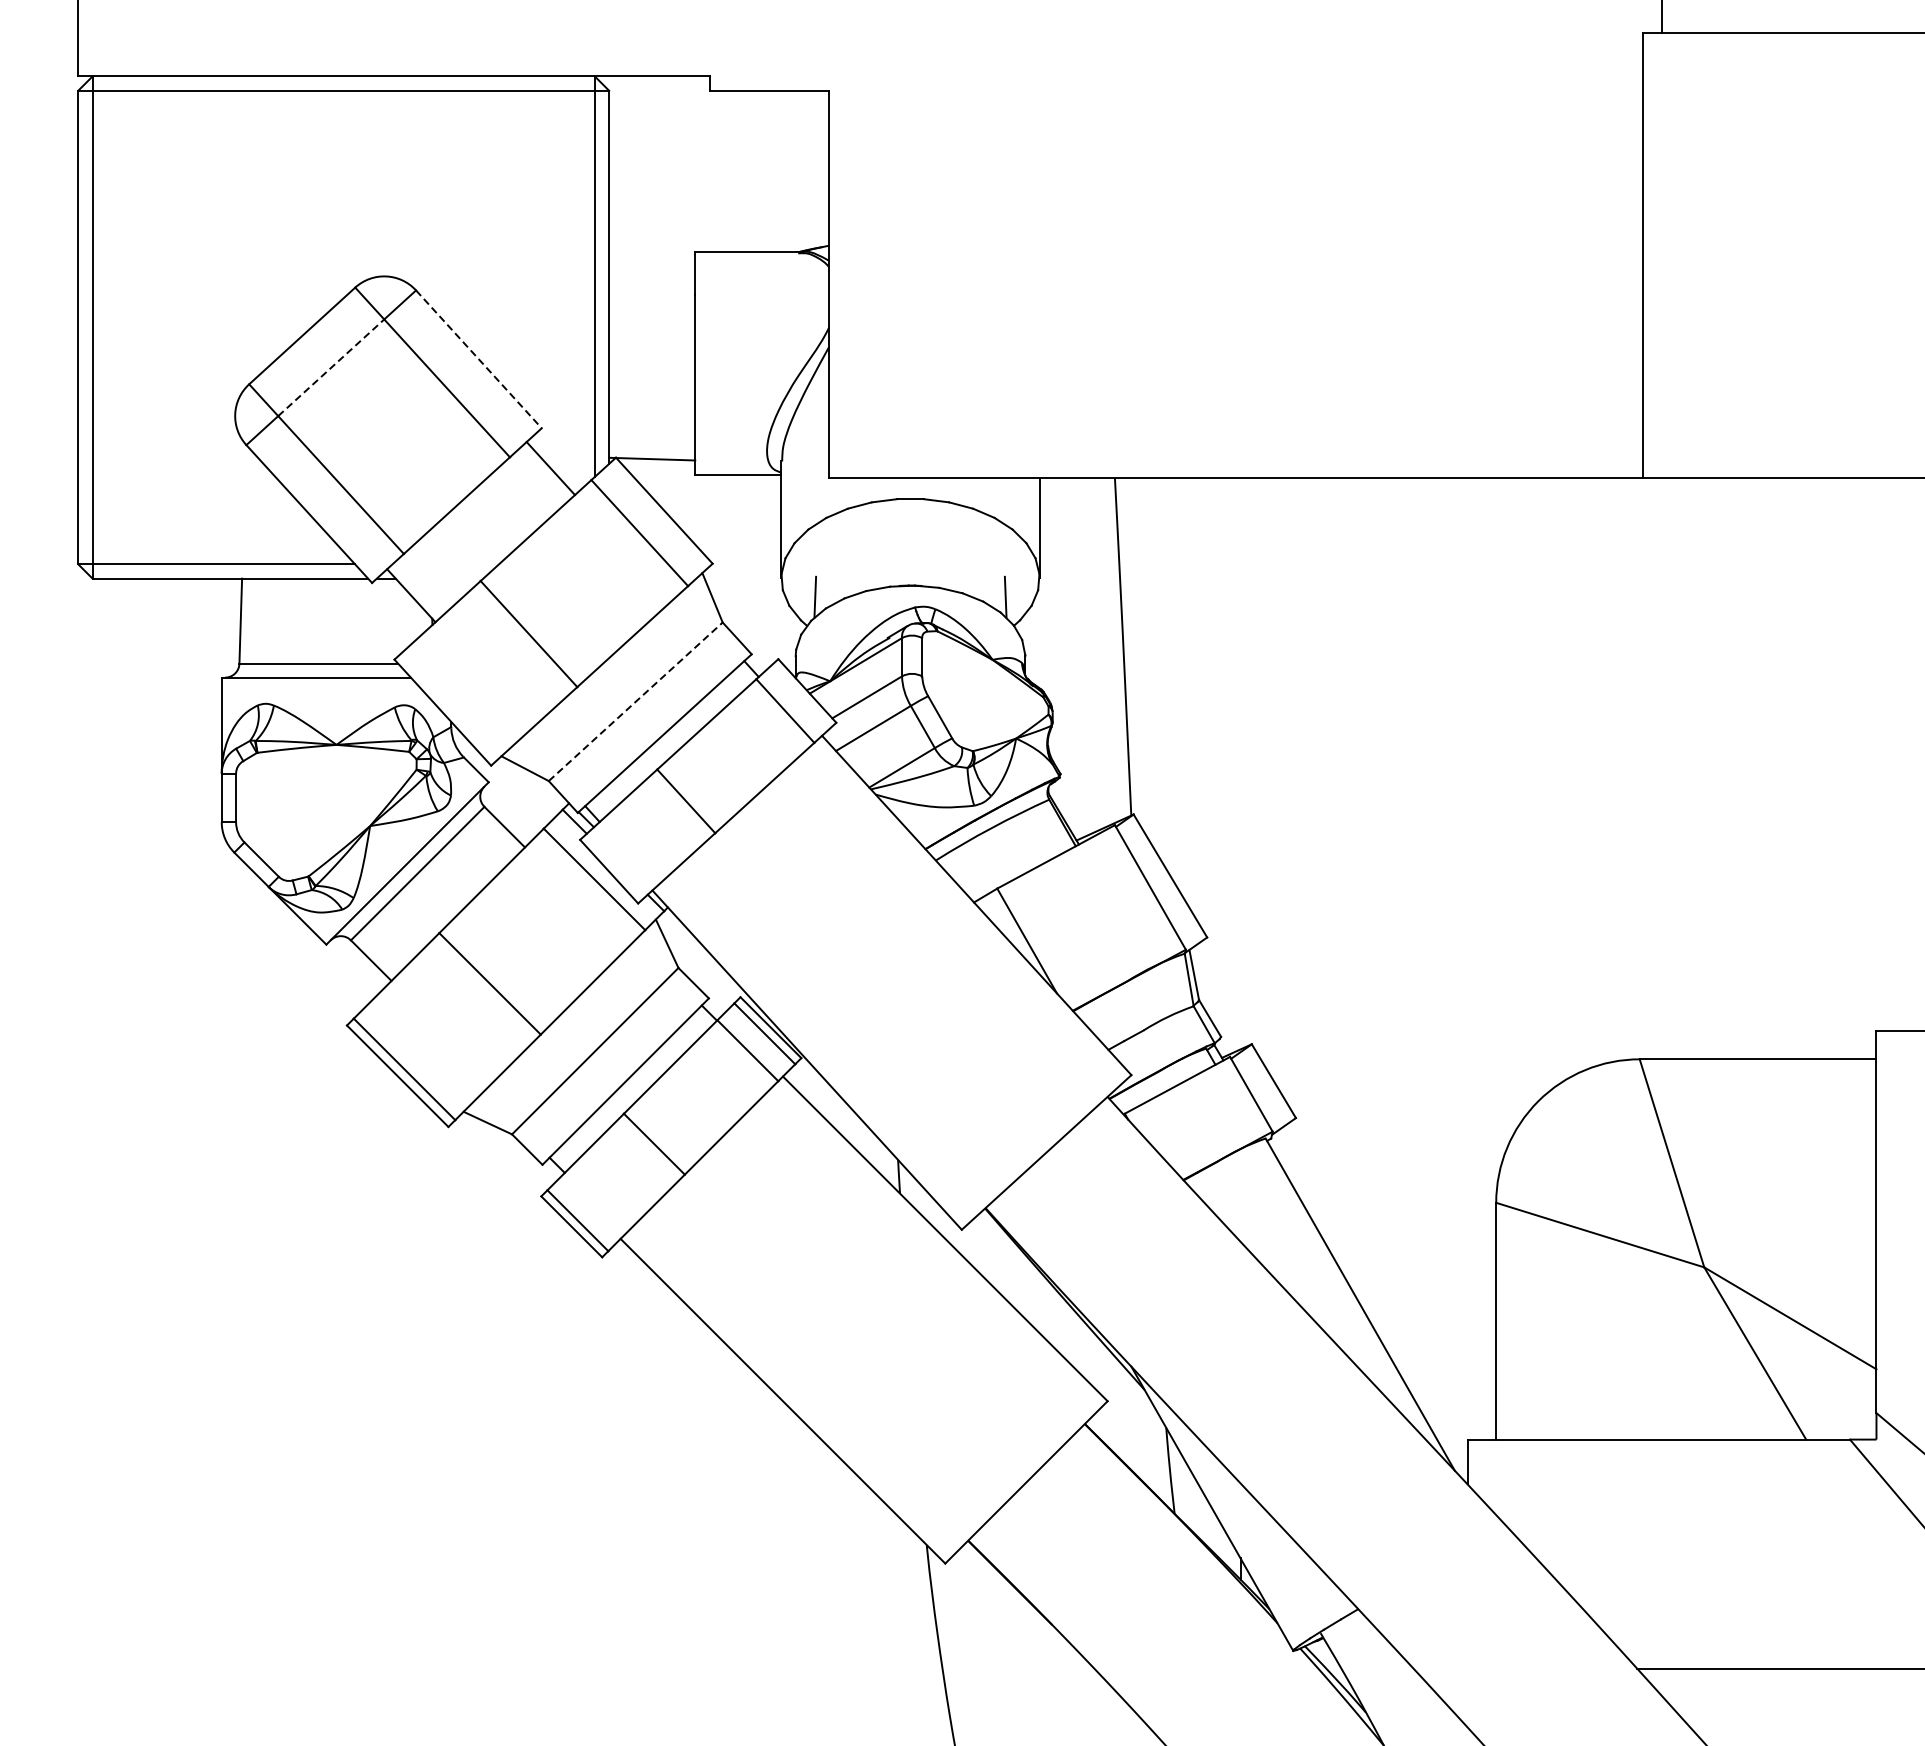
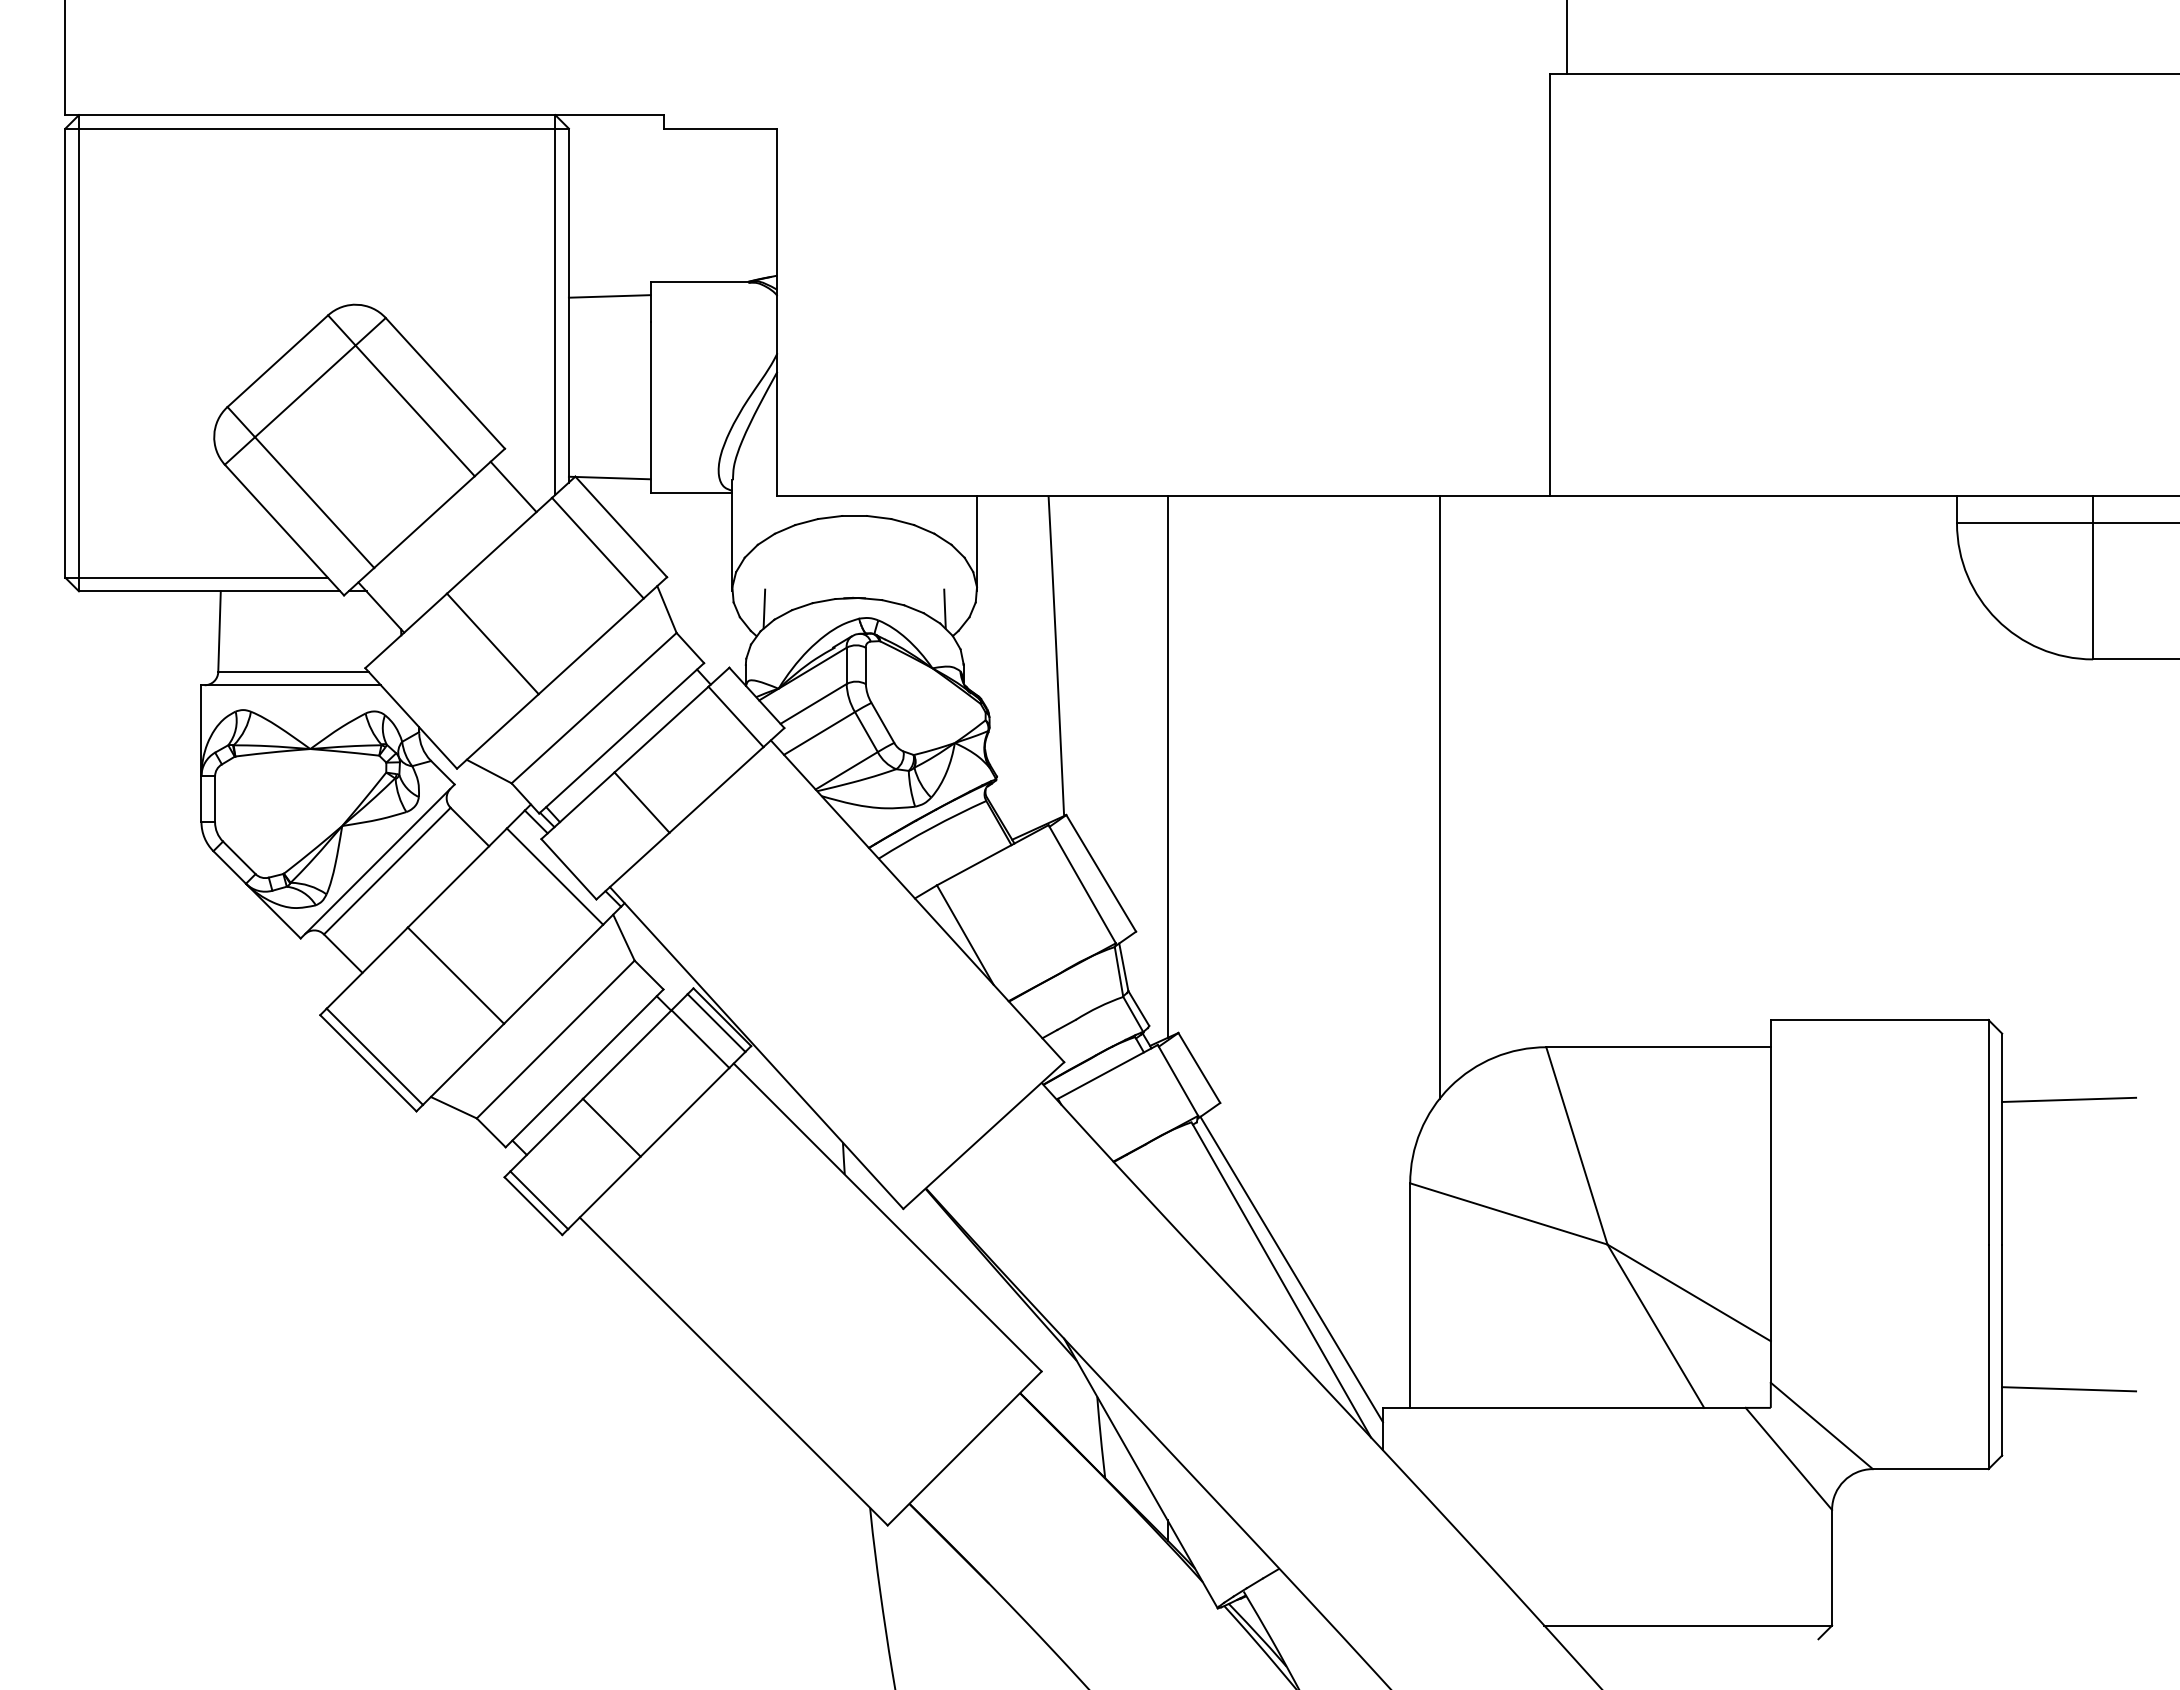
line: (651, 267) -> (609, 296), added
line: (479, 359) -> (445, 383), dashed -> solid
line: (331, 367) -> (305, 391), dashed -> solid
line: (636, 702) -> (594, 708), dashed -> solid
line: (1240, 763) -> (1167, 766), added
line: (1527, 795) -> (1439, 797), added
line: (1371, 1293) -> (1291, 1269), added

